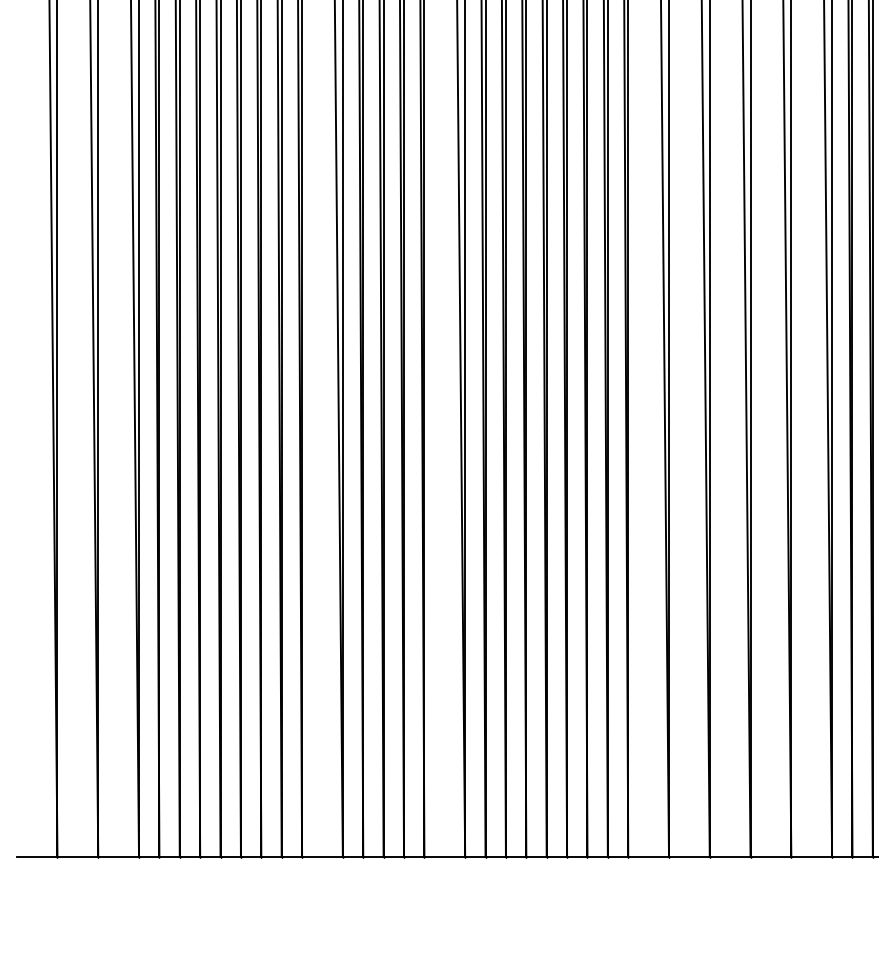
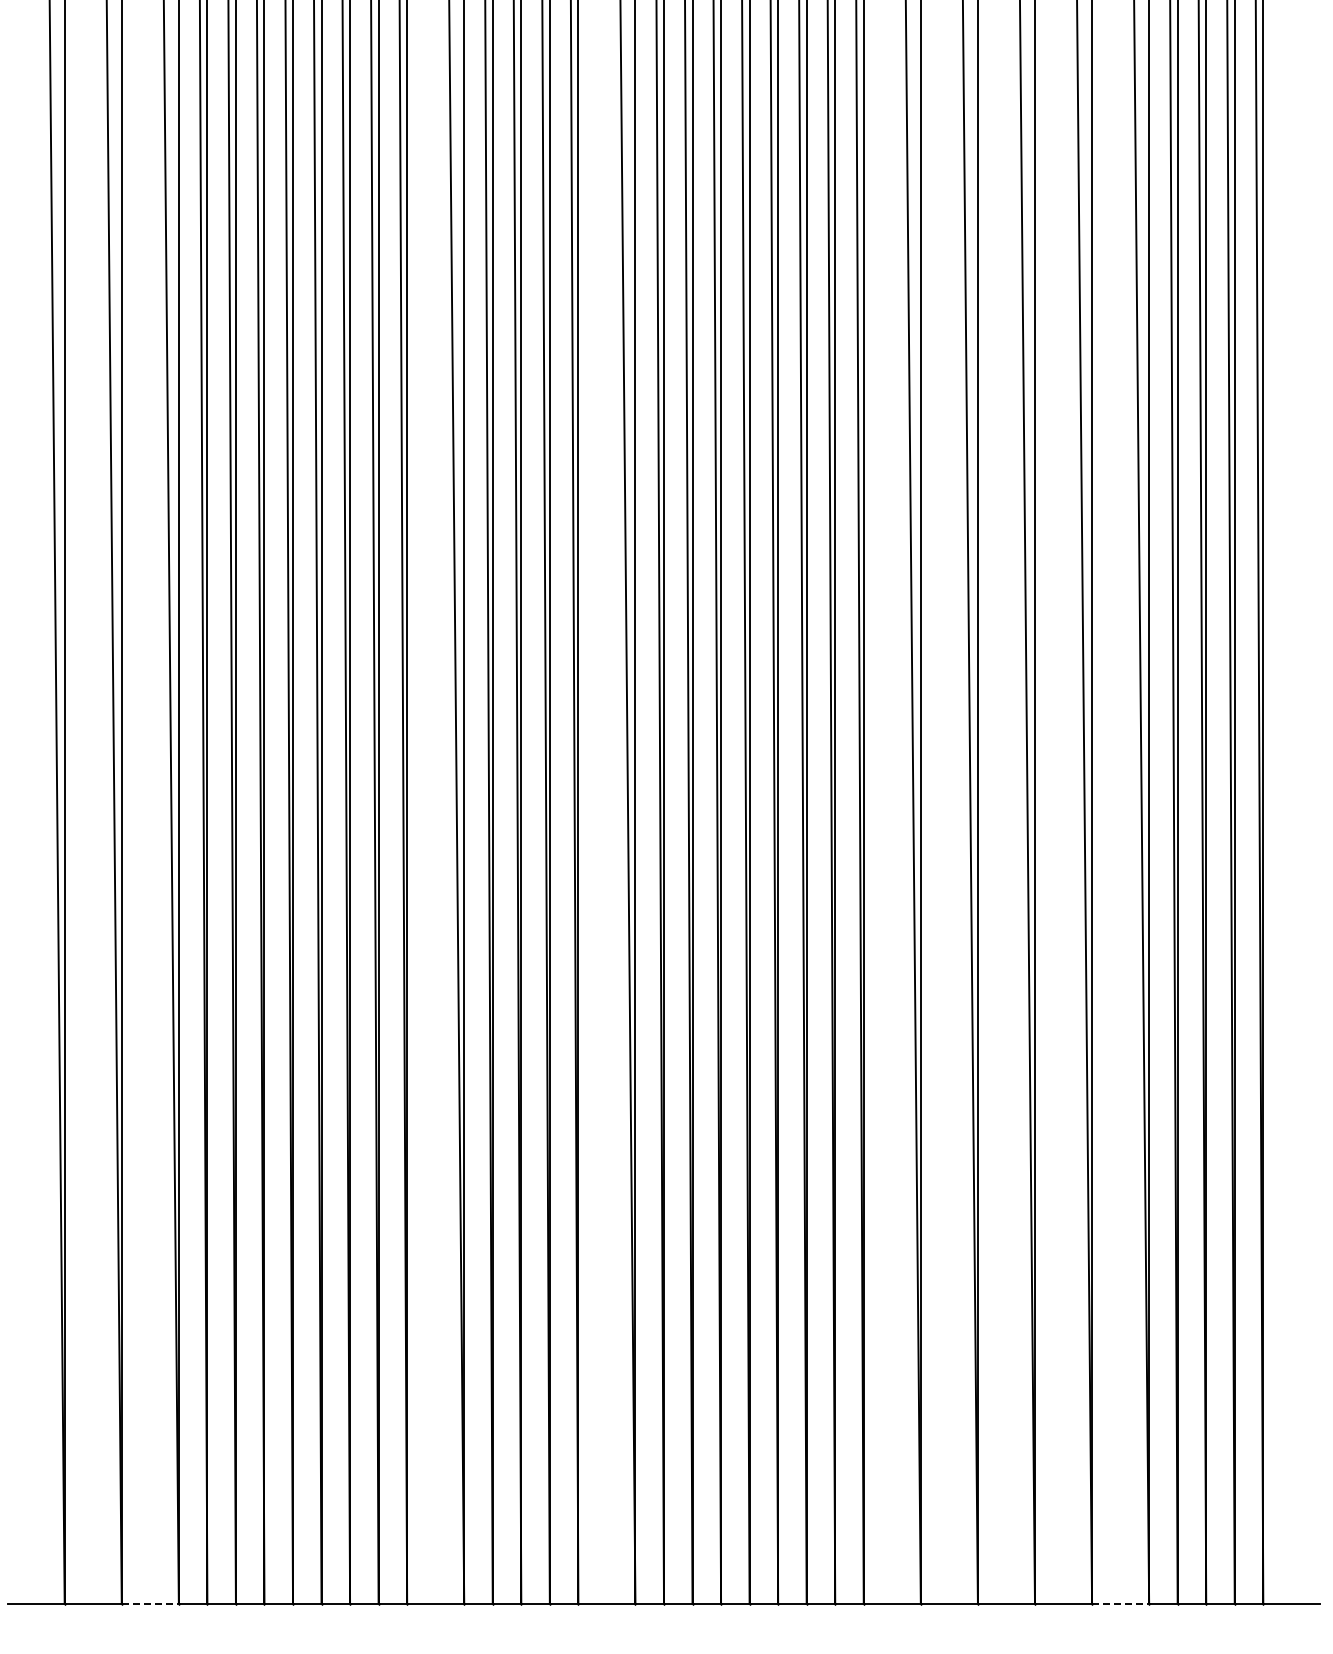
line: (118, 856) -> (150, 1603), solid -> dashed
line: (811, 856) -> (1120, 1603), solid -> dashed

